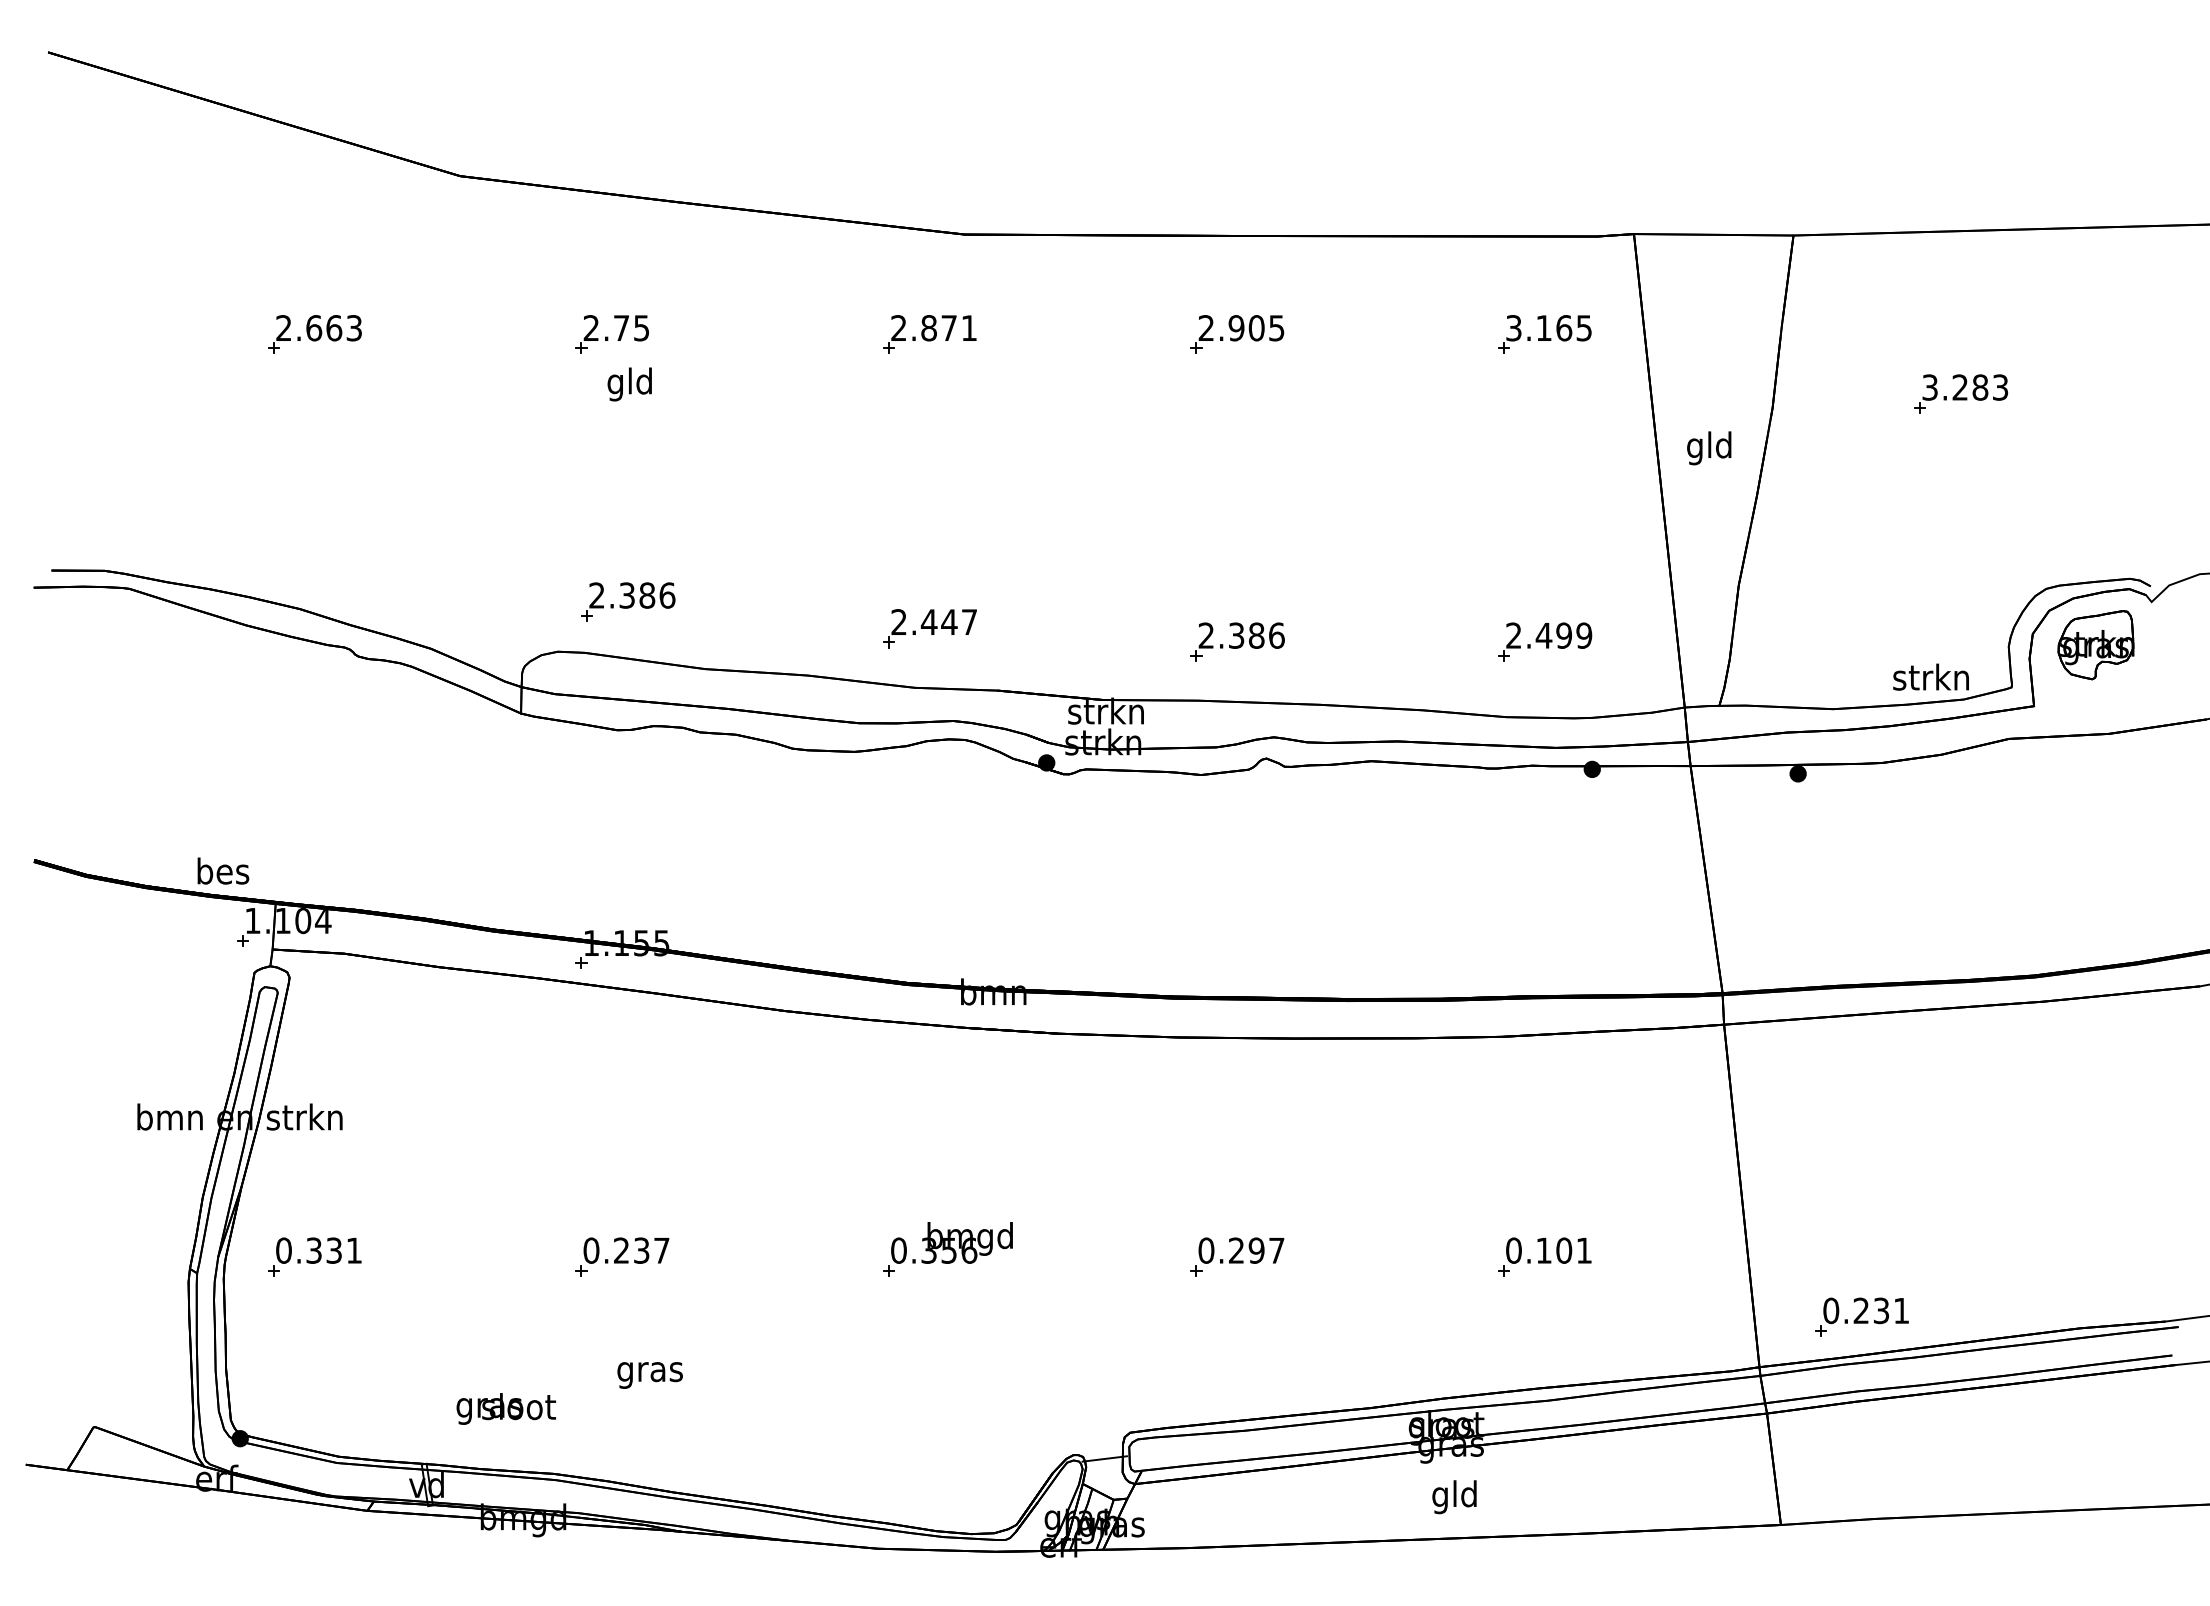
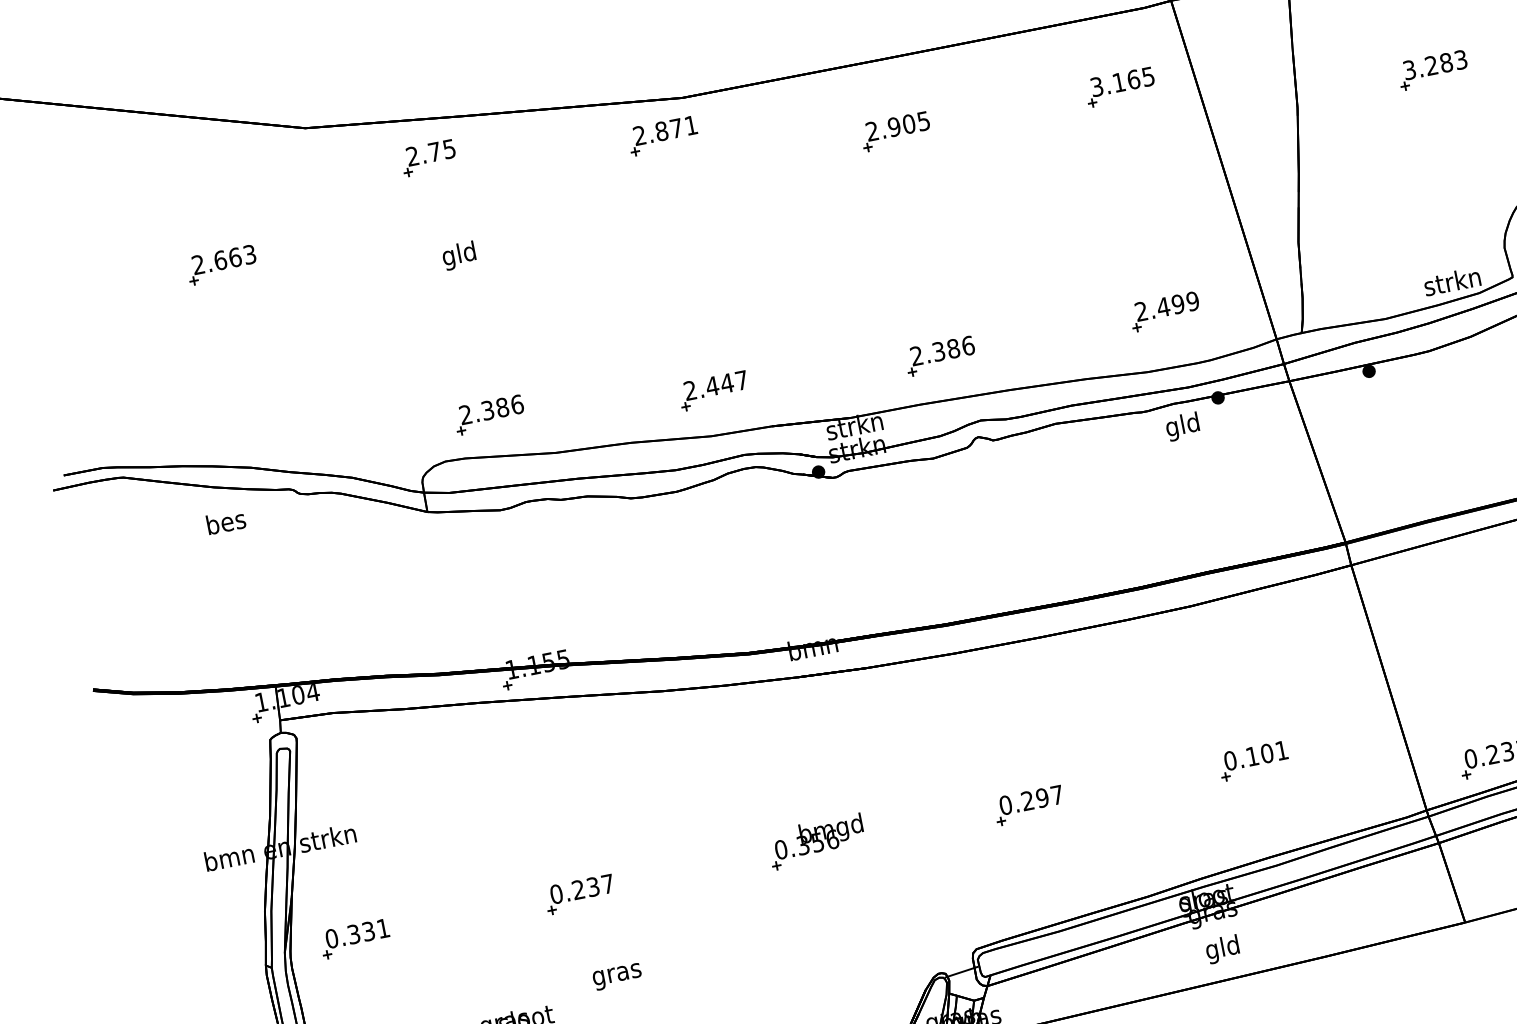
part: (611, 334) -> (428, 158), moved
part: (929, 334) -> (663, 135), moved
text: (1709, 448) -> (1182, 426), moved
text: (223, 870) -> (226, 521), moved

